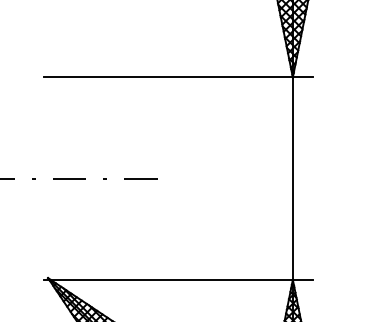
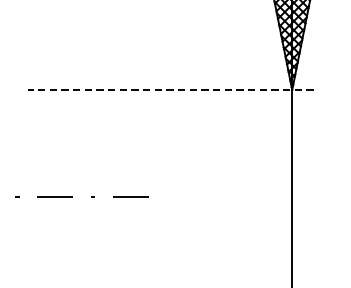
line: (178, 77) -> (170, 90), solid -> dashed

